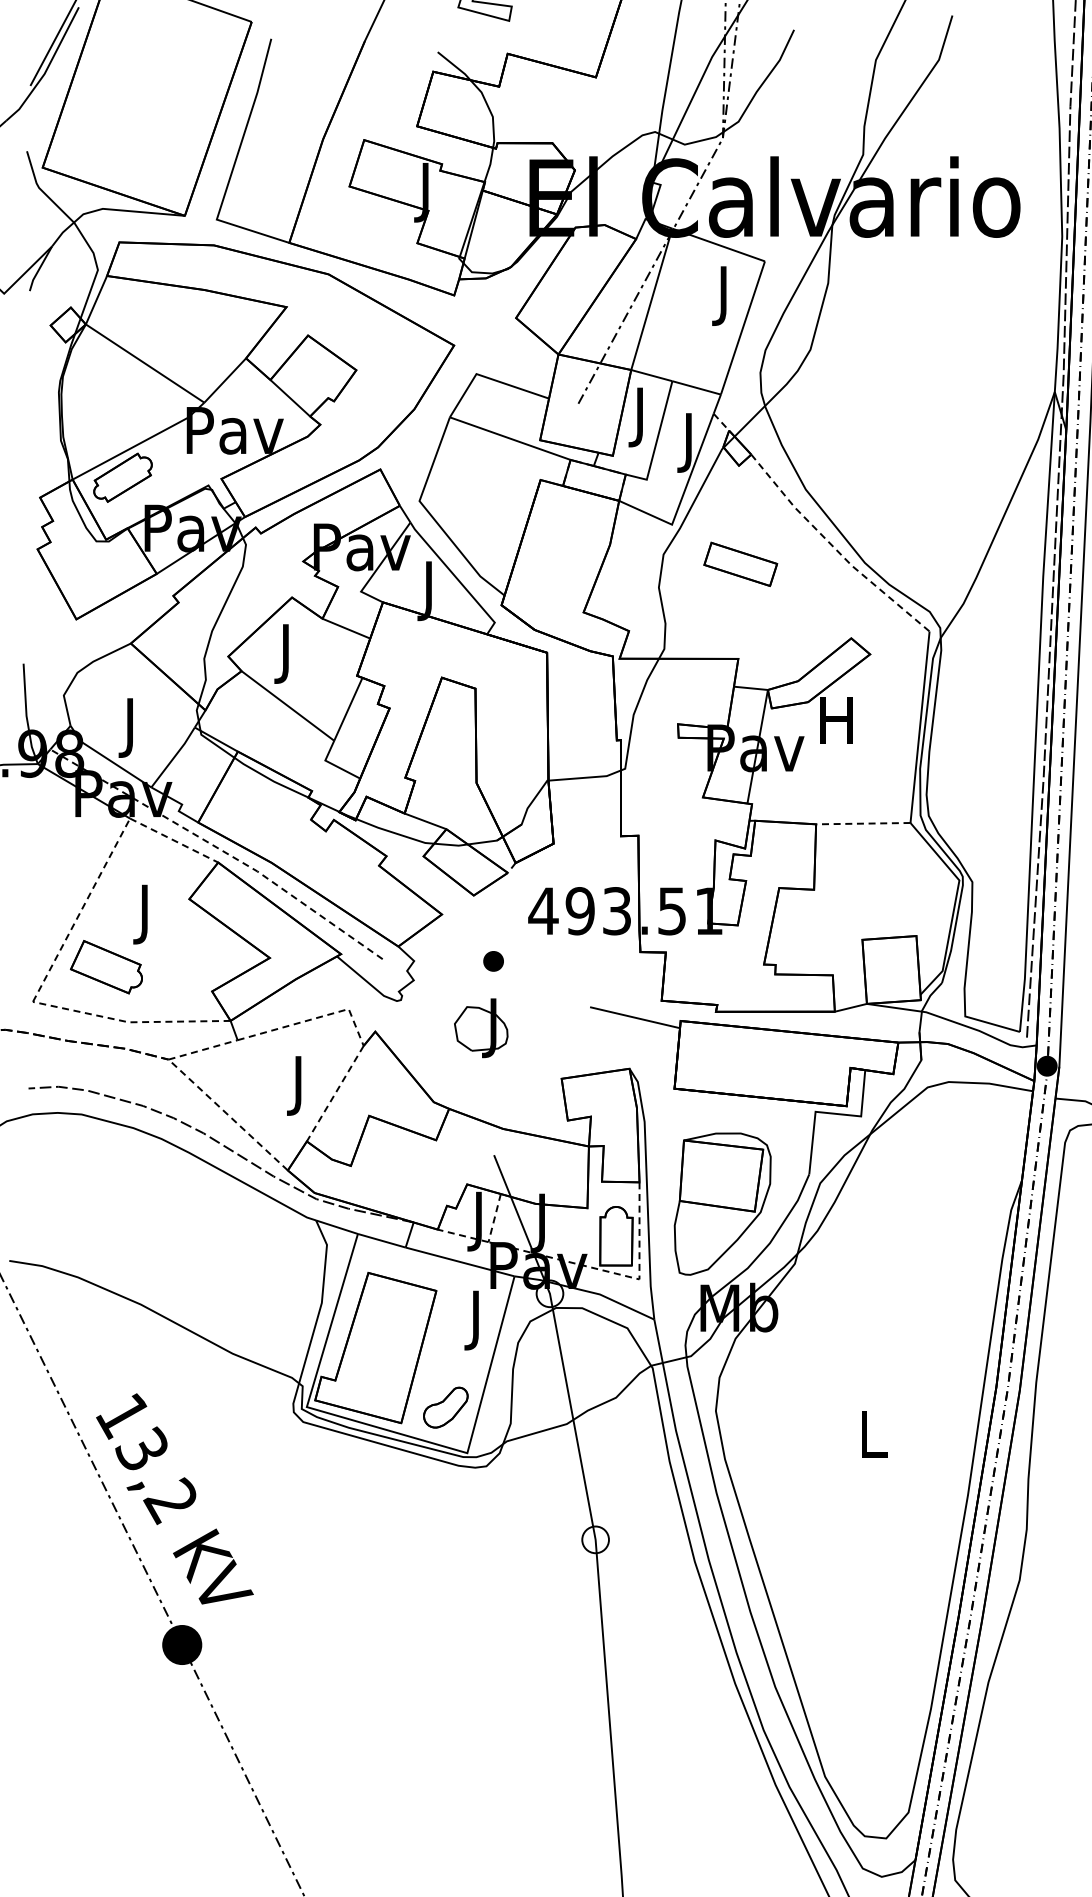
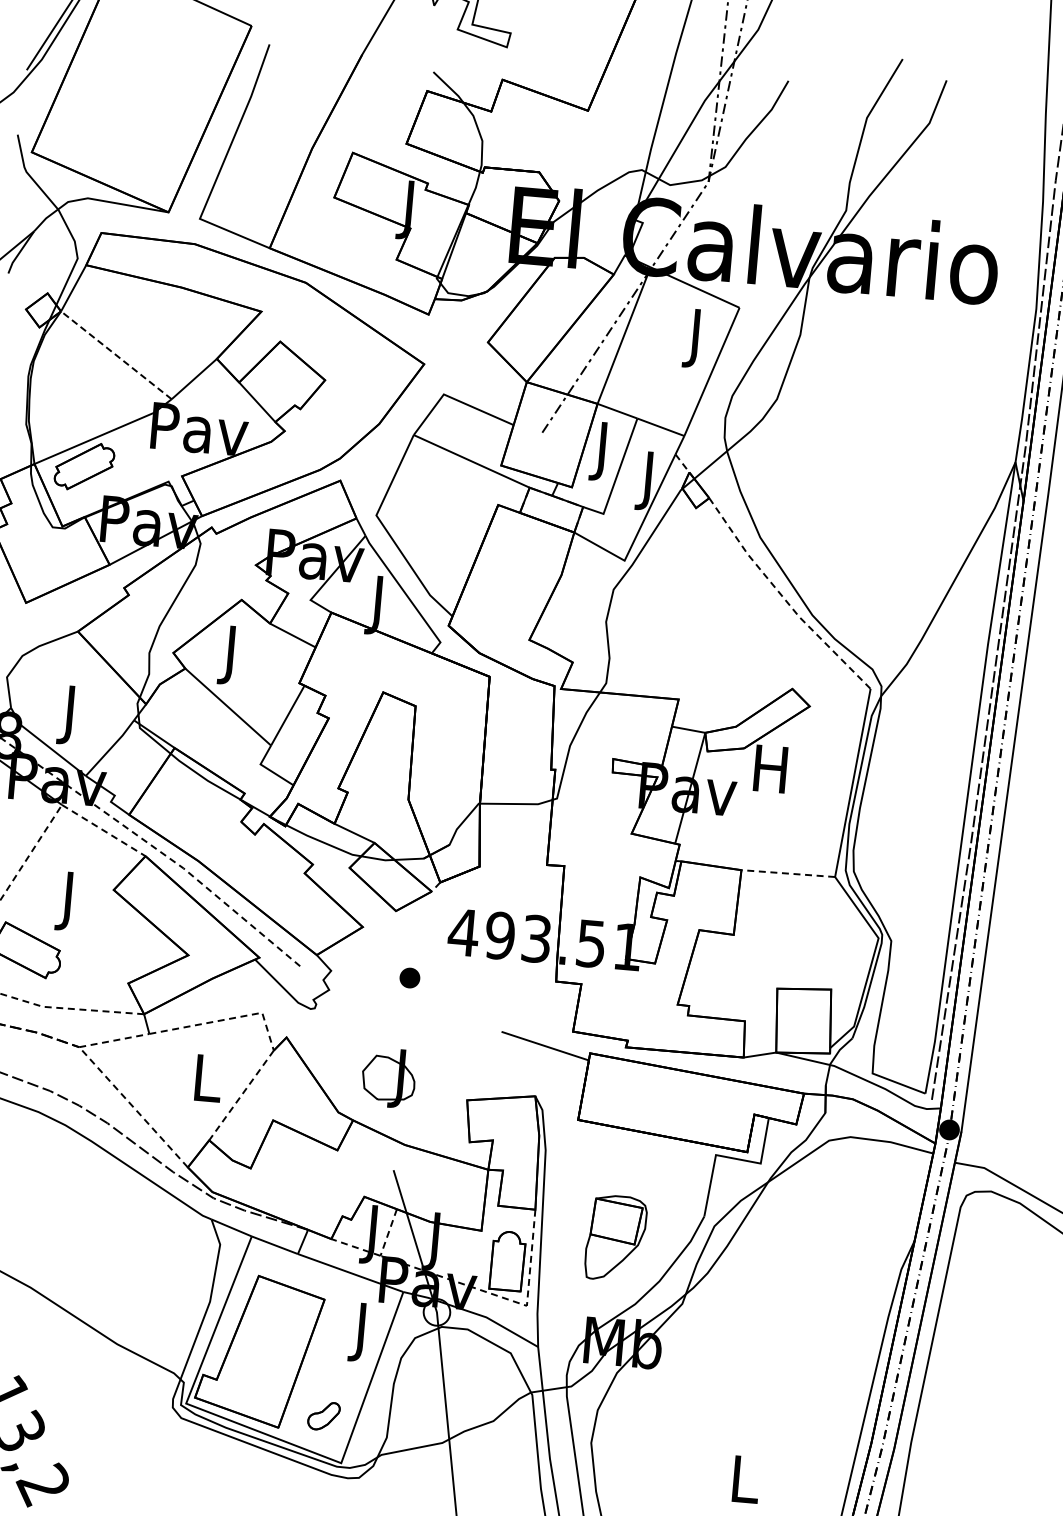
line: (145, 363) -> (116, 355), solid -> dashed
part: (740, 563) -> (689, 605), removed
part: (481, 1028) -> (389, 1078), moved
text: (300, 1085) -> (207, 1084), J -> L
part: (722, 1203) -> (615, 1237), size x0.6
part: (445, 1407) -> (323, 1416), size x0.7

